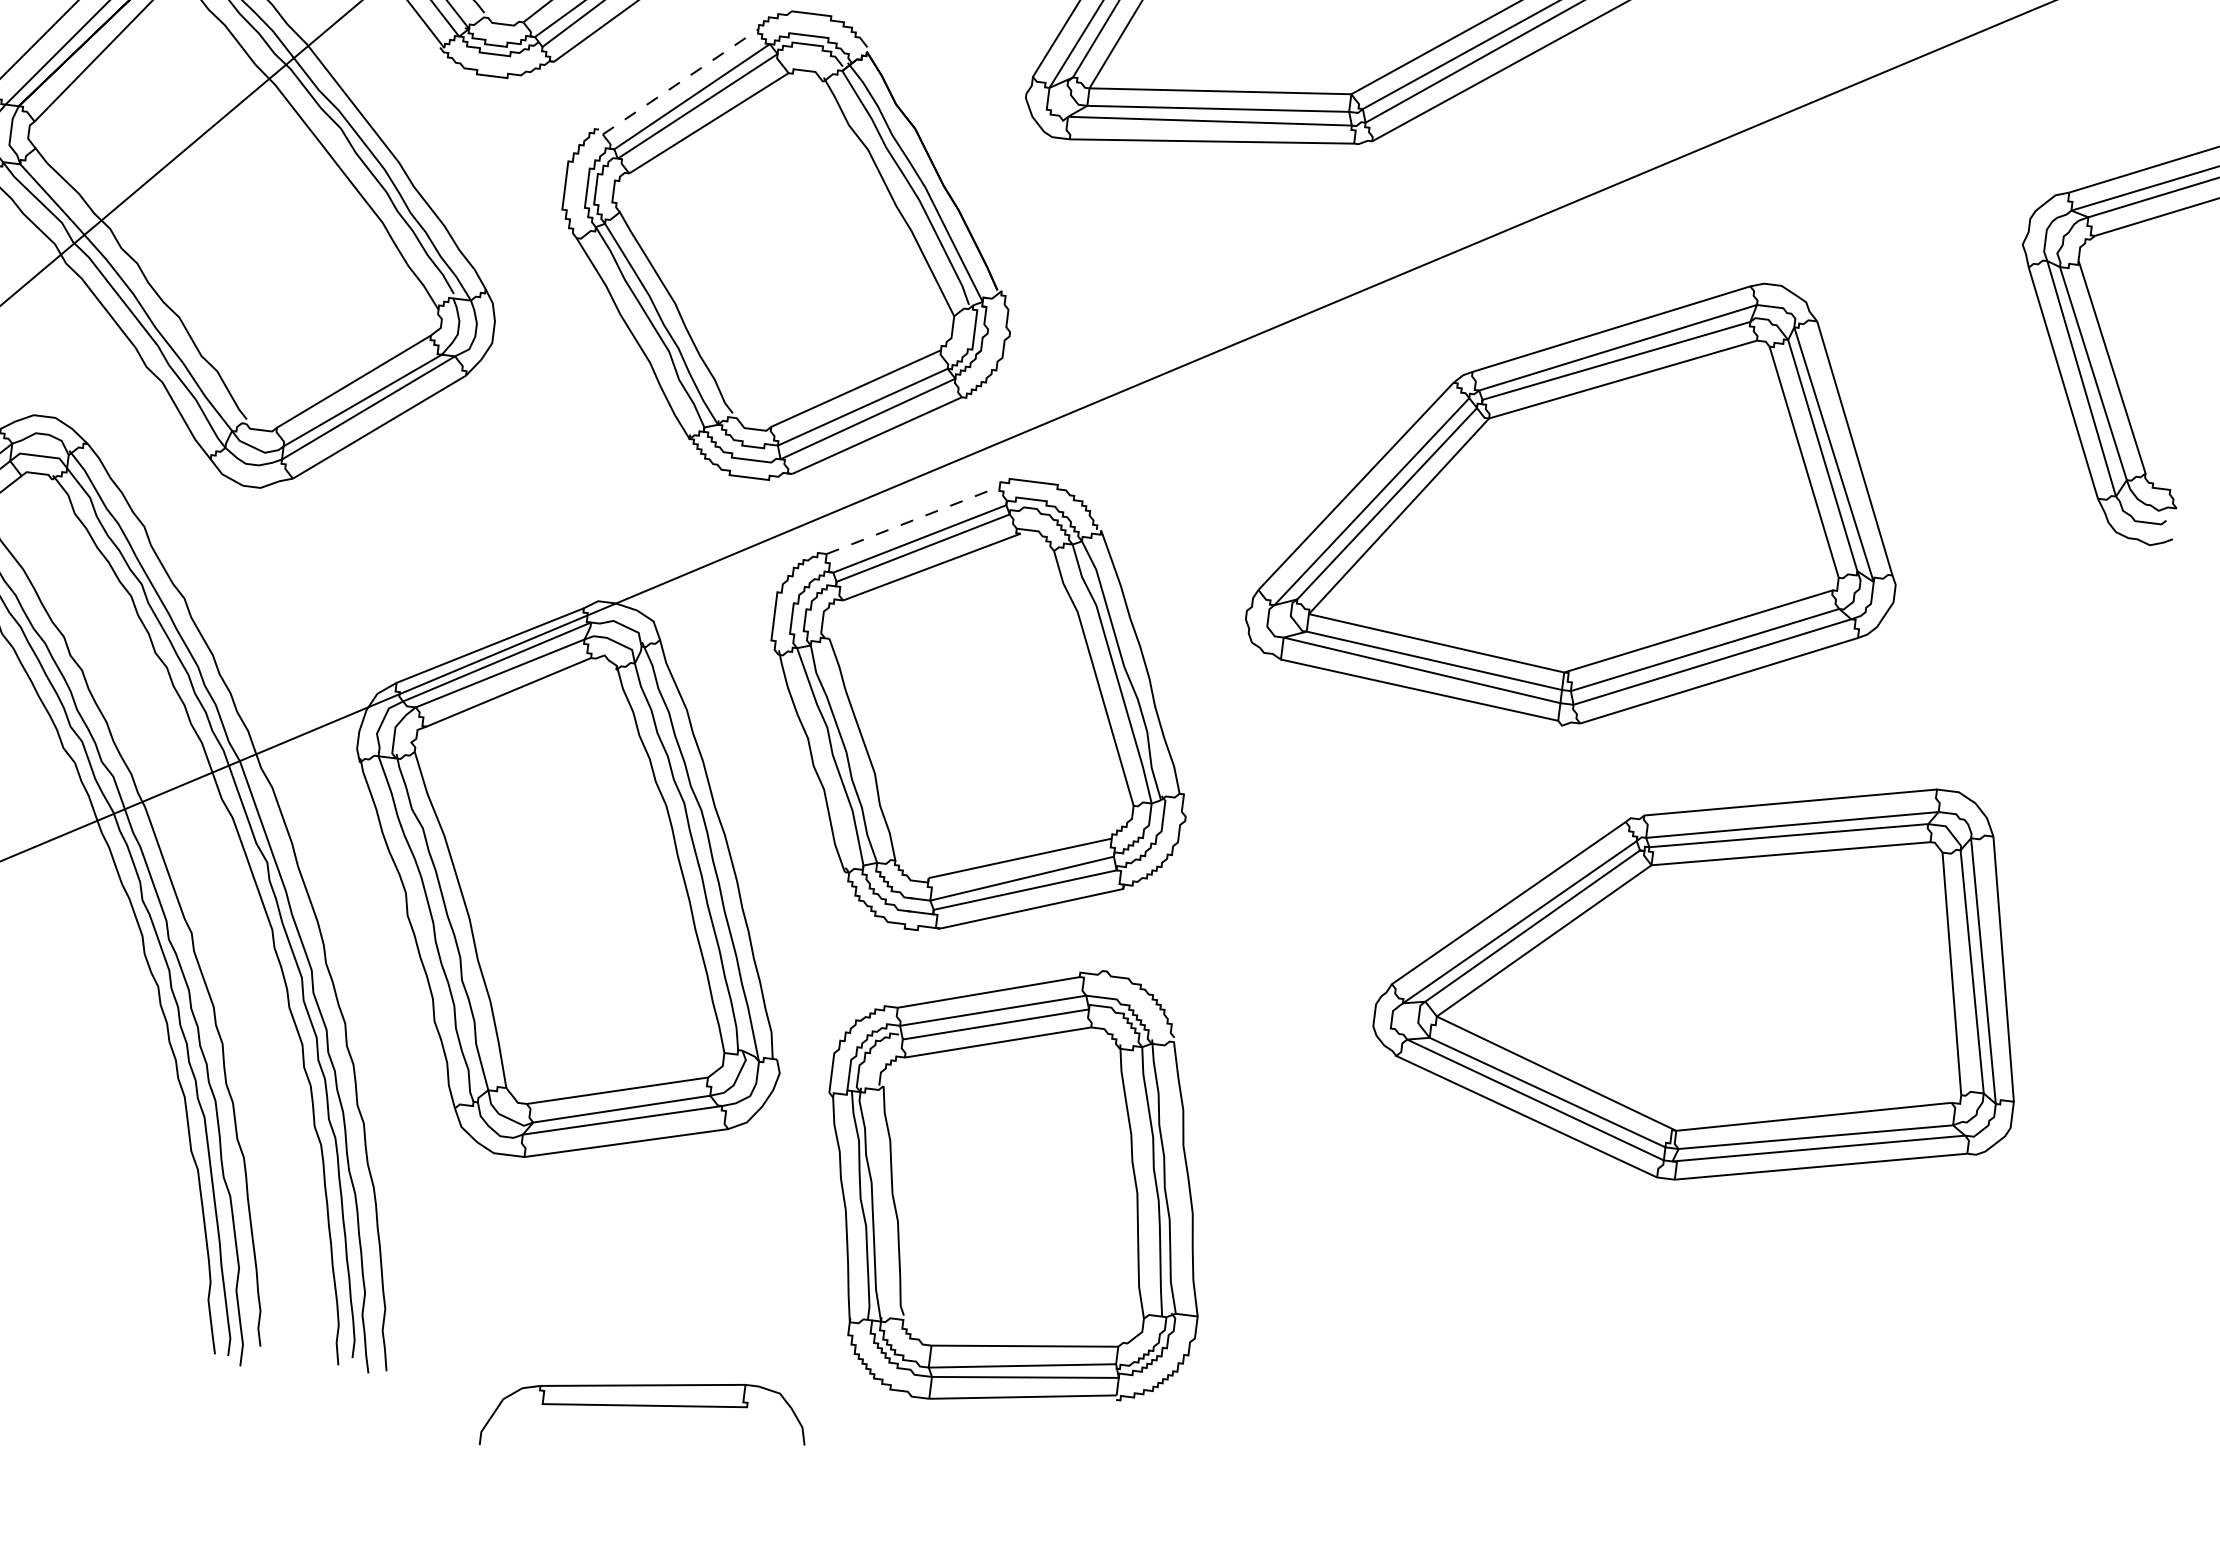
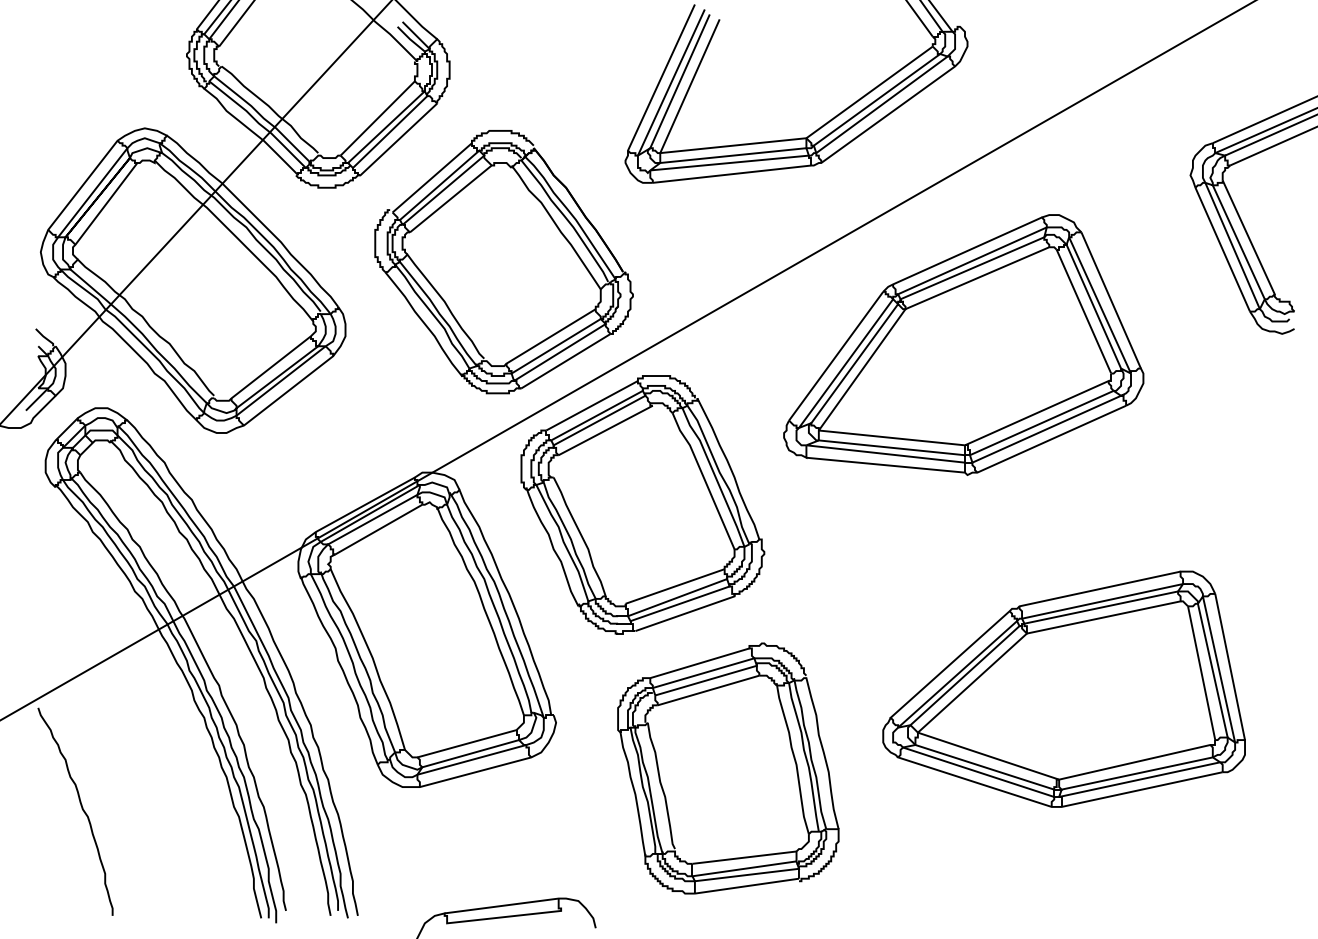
line: (681, 81) -> (432, 177), dashed -> solid
line: (913, 519) -> (592, 405), dashed -> solid
part: (1704, 970) -> (1063, 688), moved
part: (1016, 1184) -> (728, 768), moved

